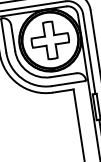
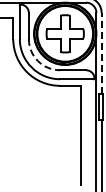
line: (89, 53) -> (101, 52), solid -> dashed
arc: (27, 71) -> (37, 61), solid -> dashed

